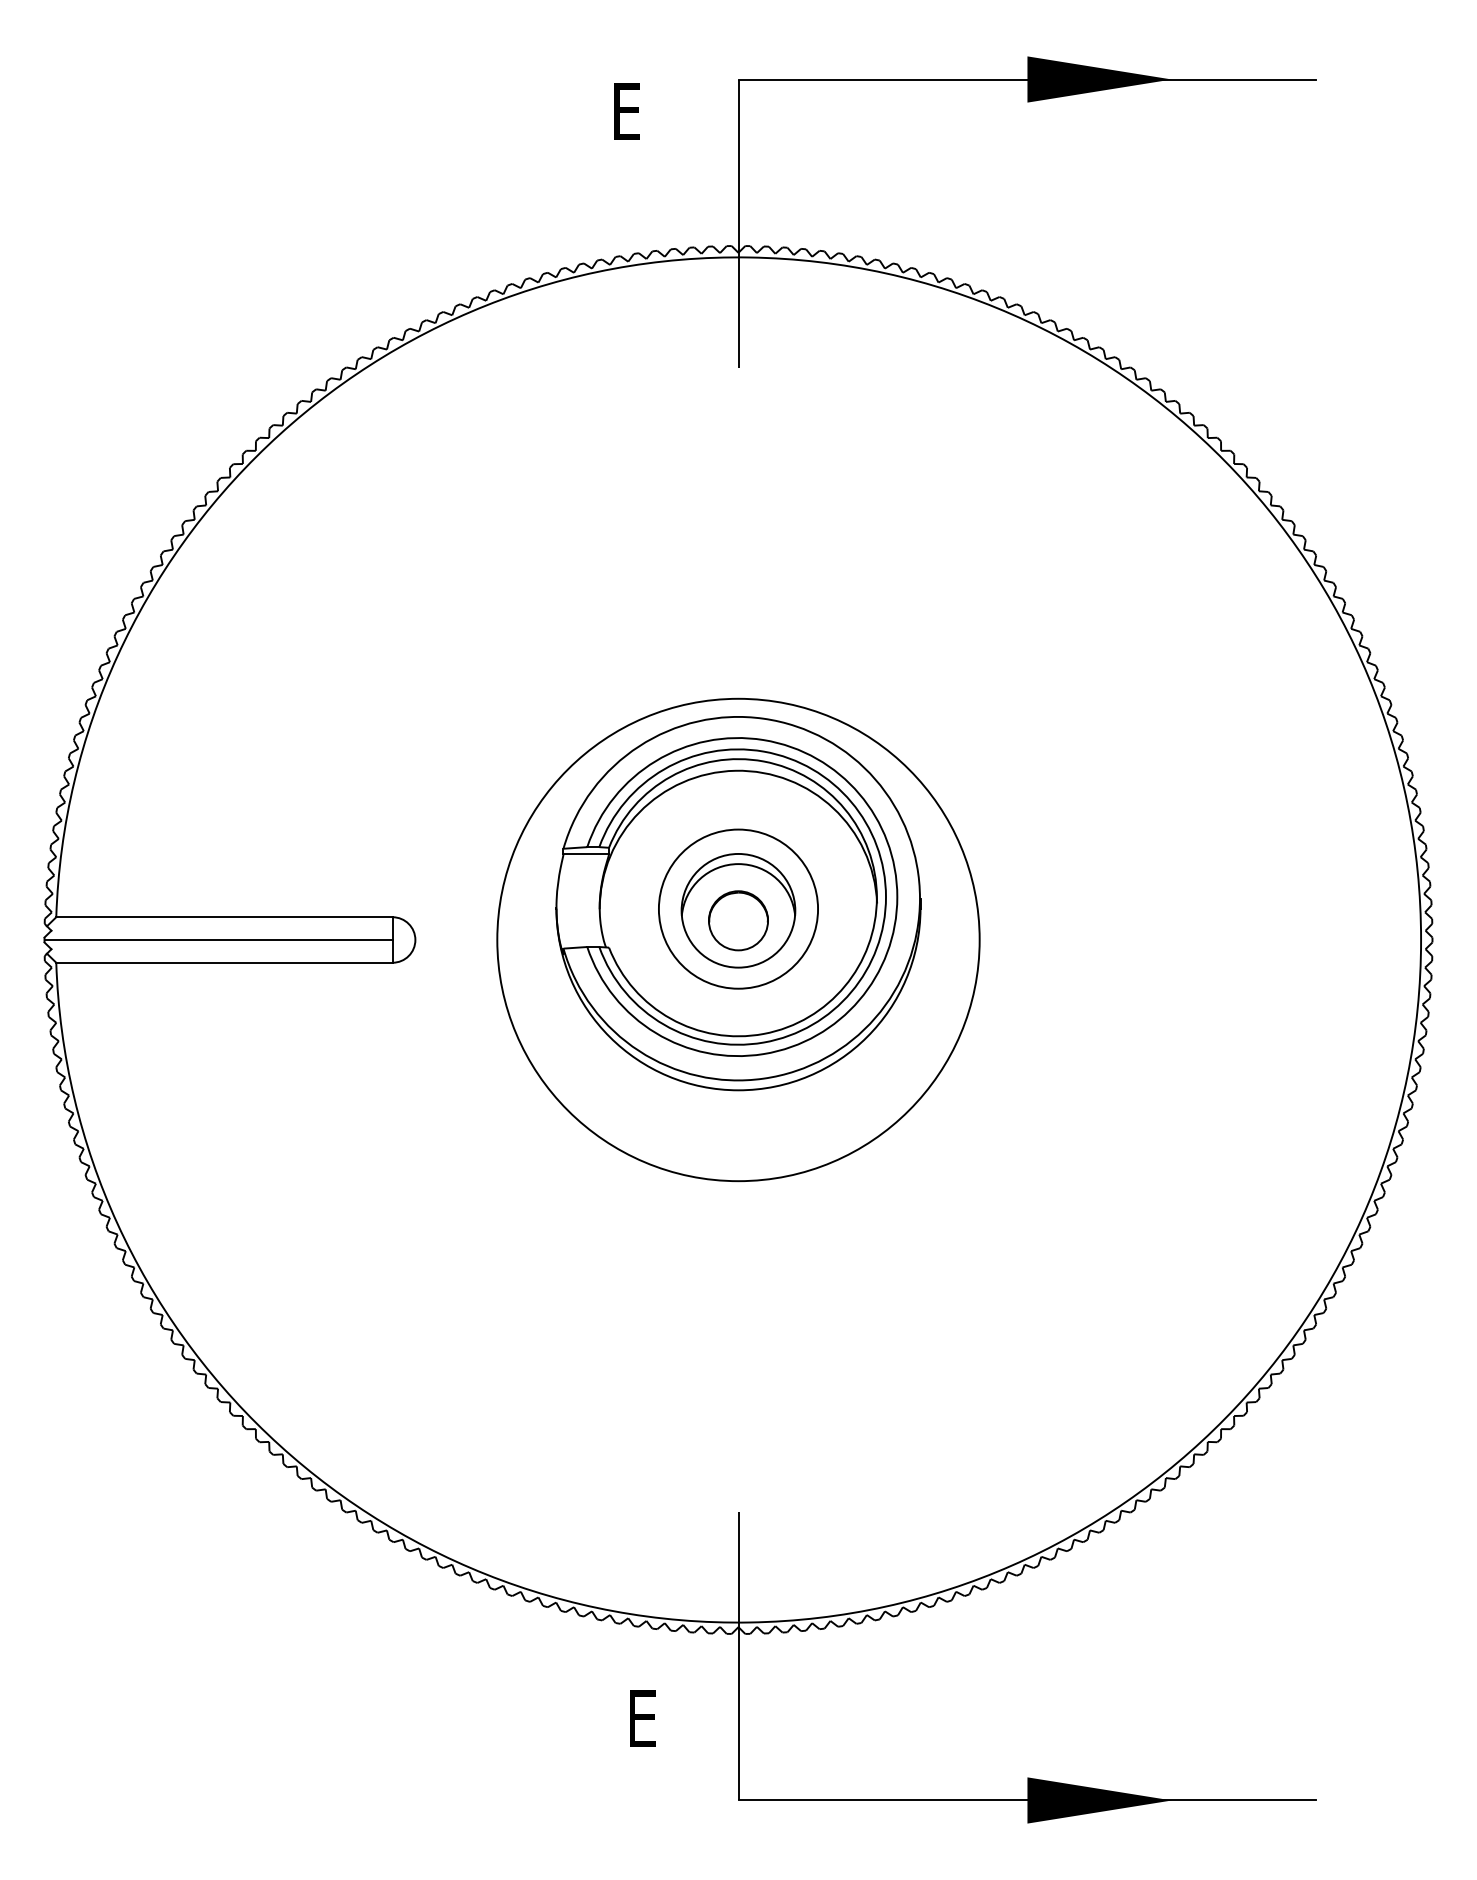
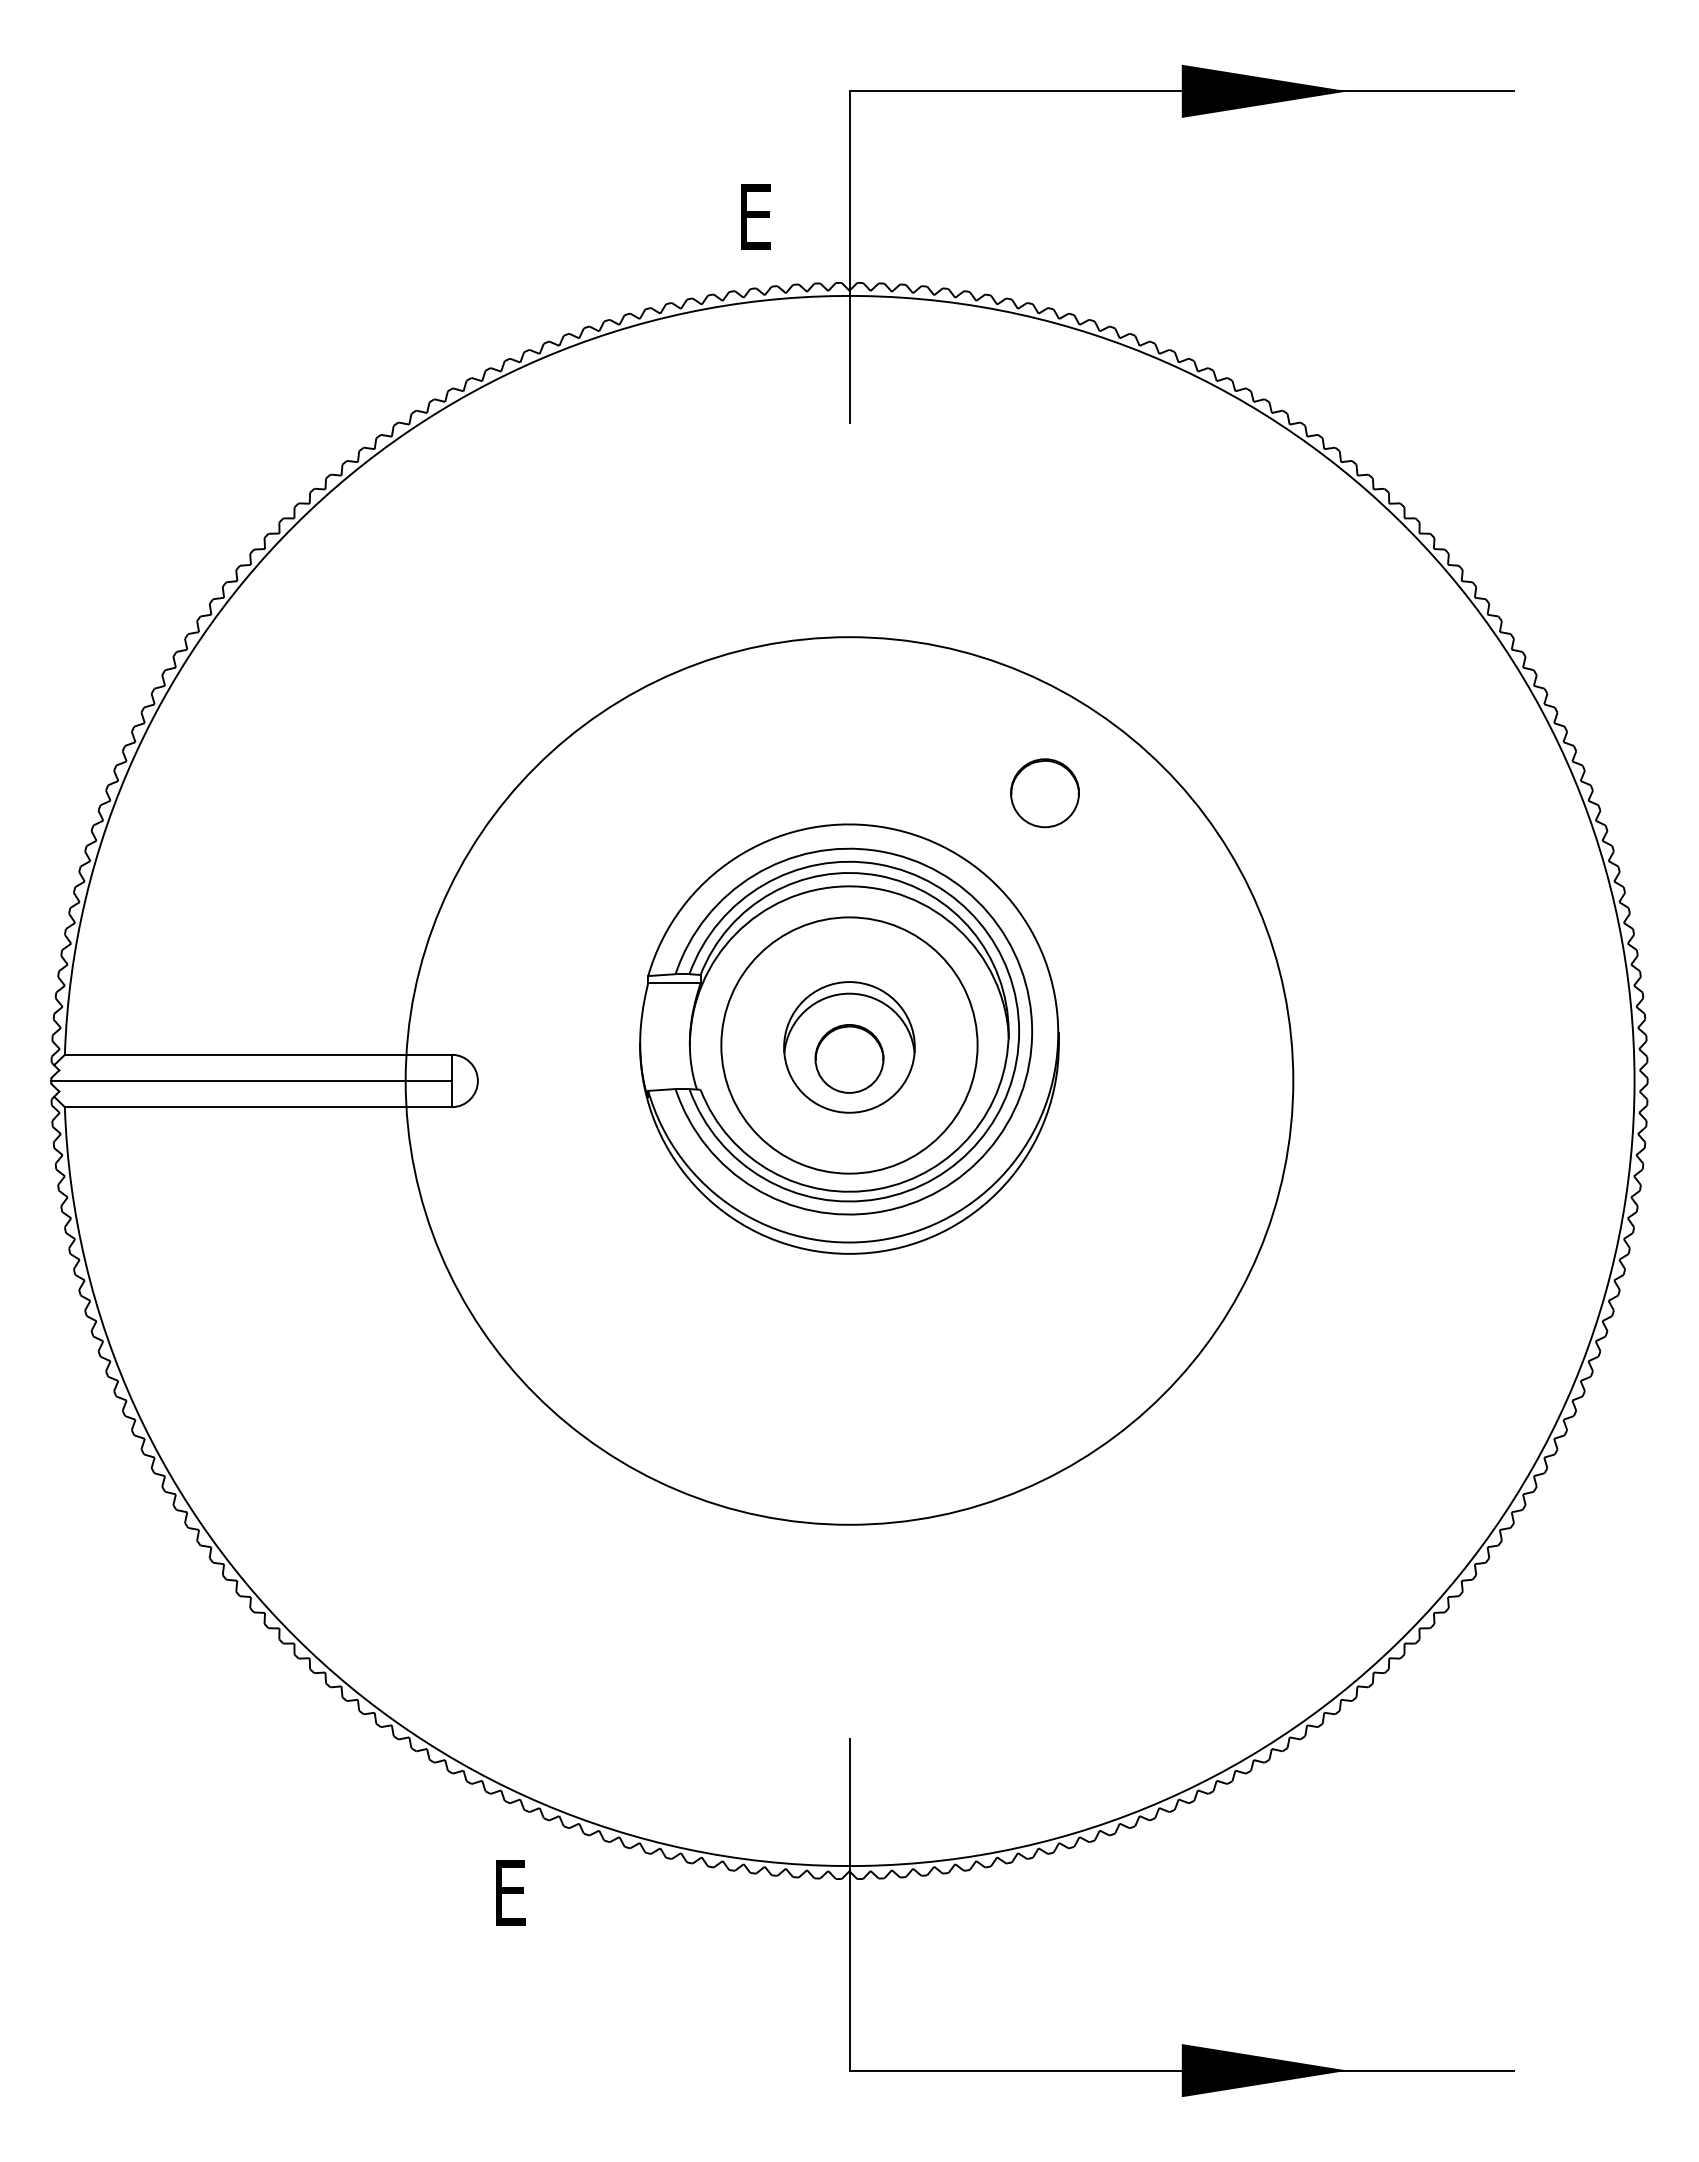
text: (626, 111) -> (755, 216), moved
circle: (908, 689) -> (1045, 792), added
circle: (738, 908) -> (849, 1044), size x1.4
circle: (738, 939) -> (849, 1080), size x1.6
text: (642, 1718) -> (510, 1892), moved

